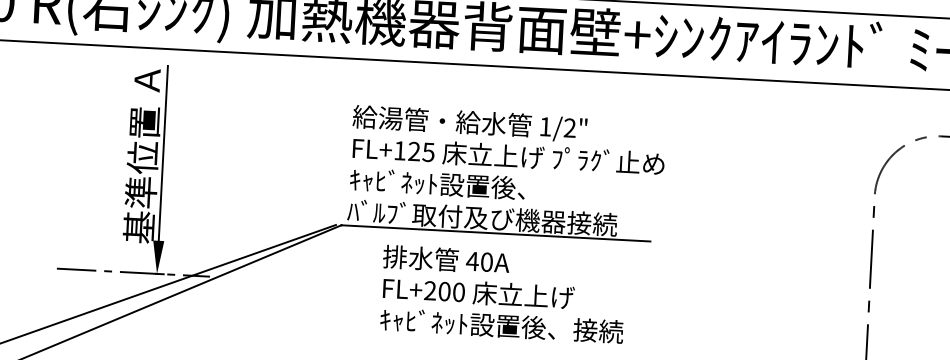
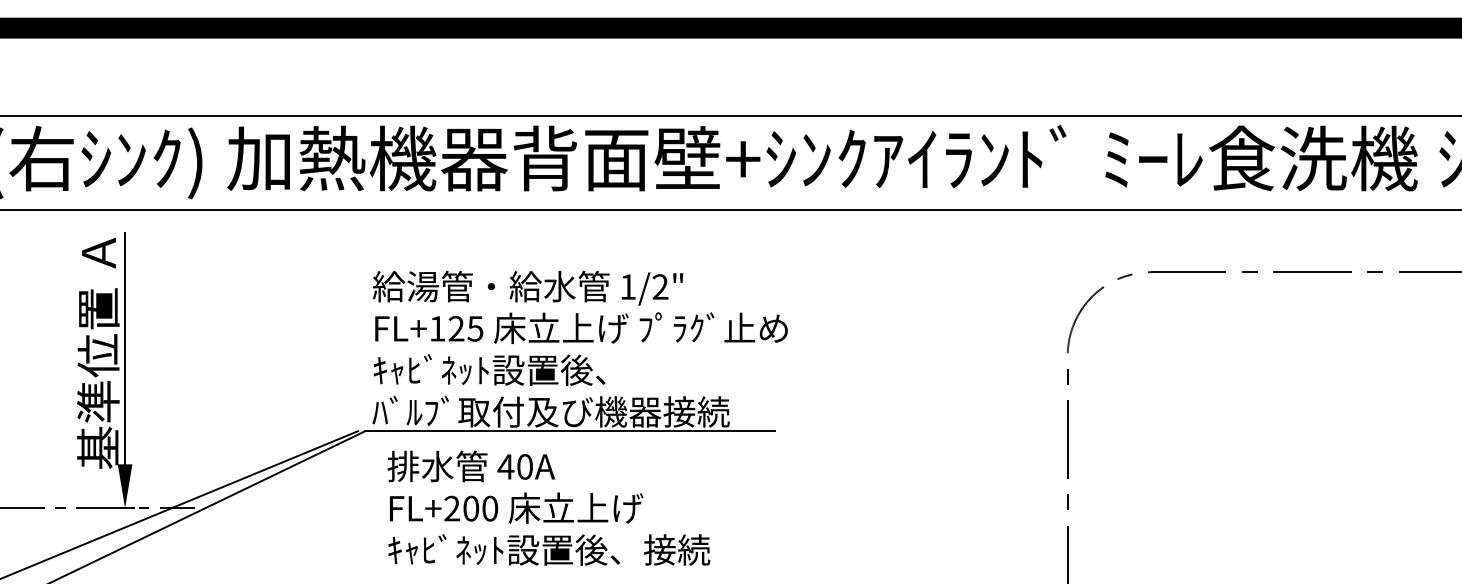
text: (503, 293) -> (548, 507), moved

